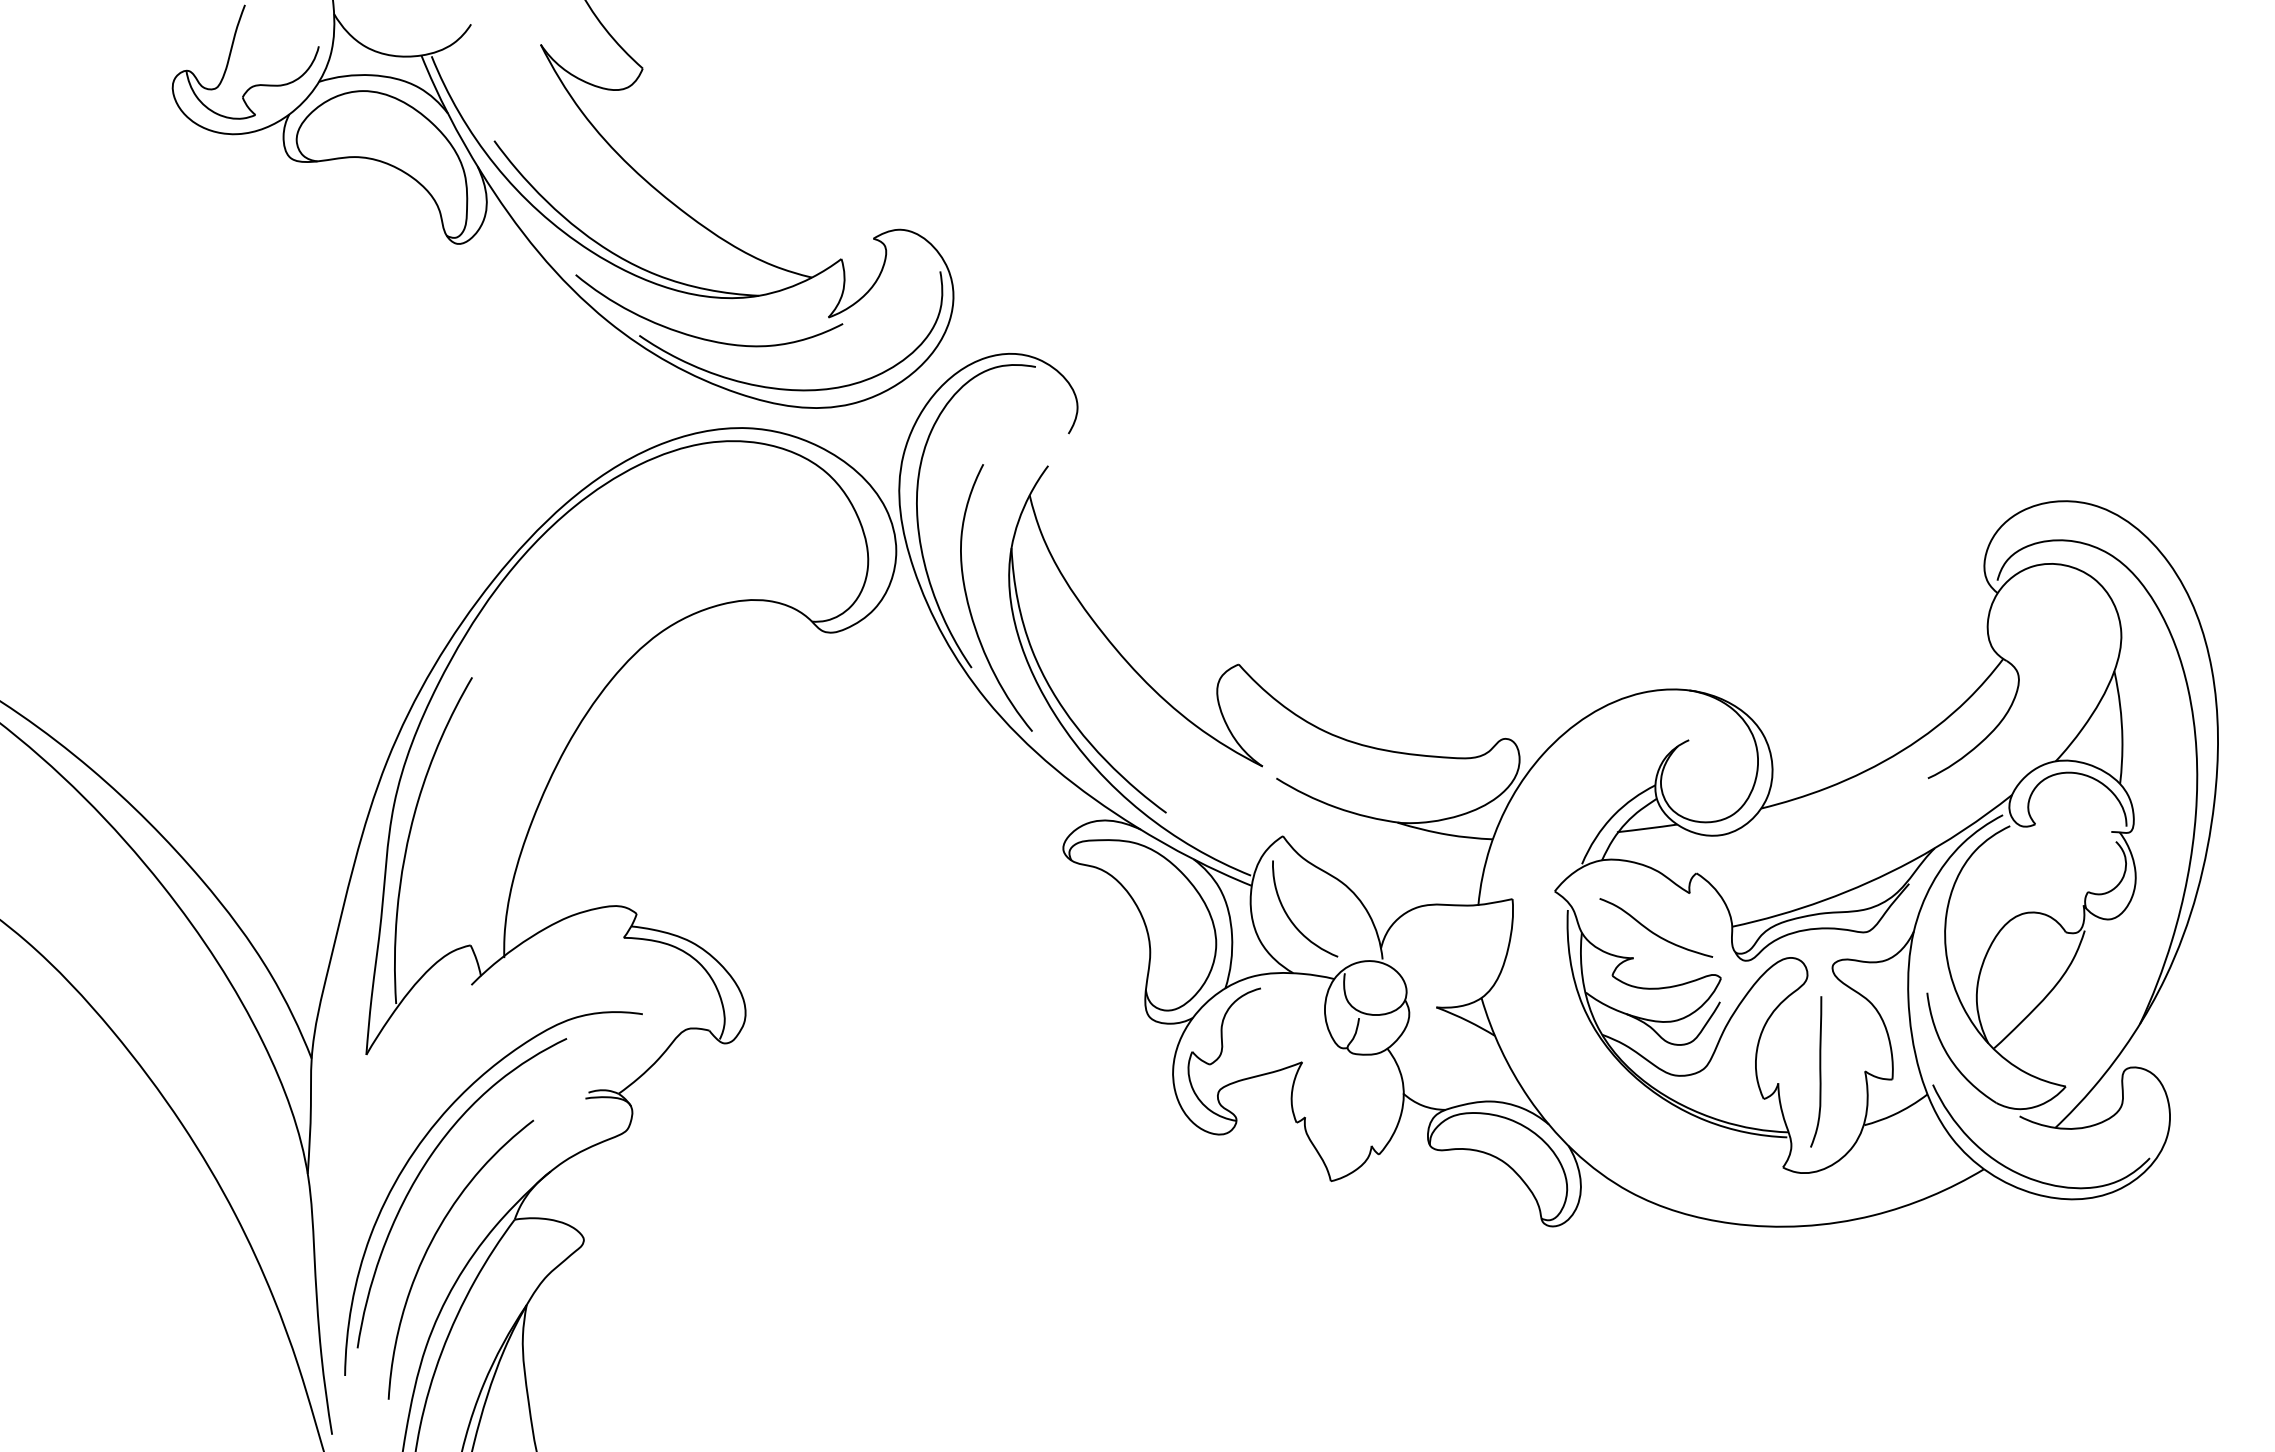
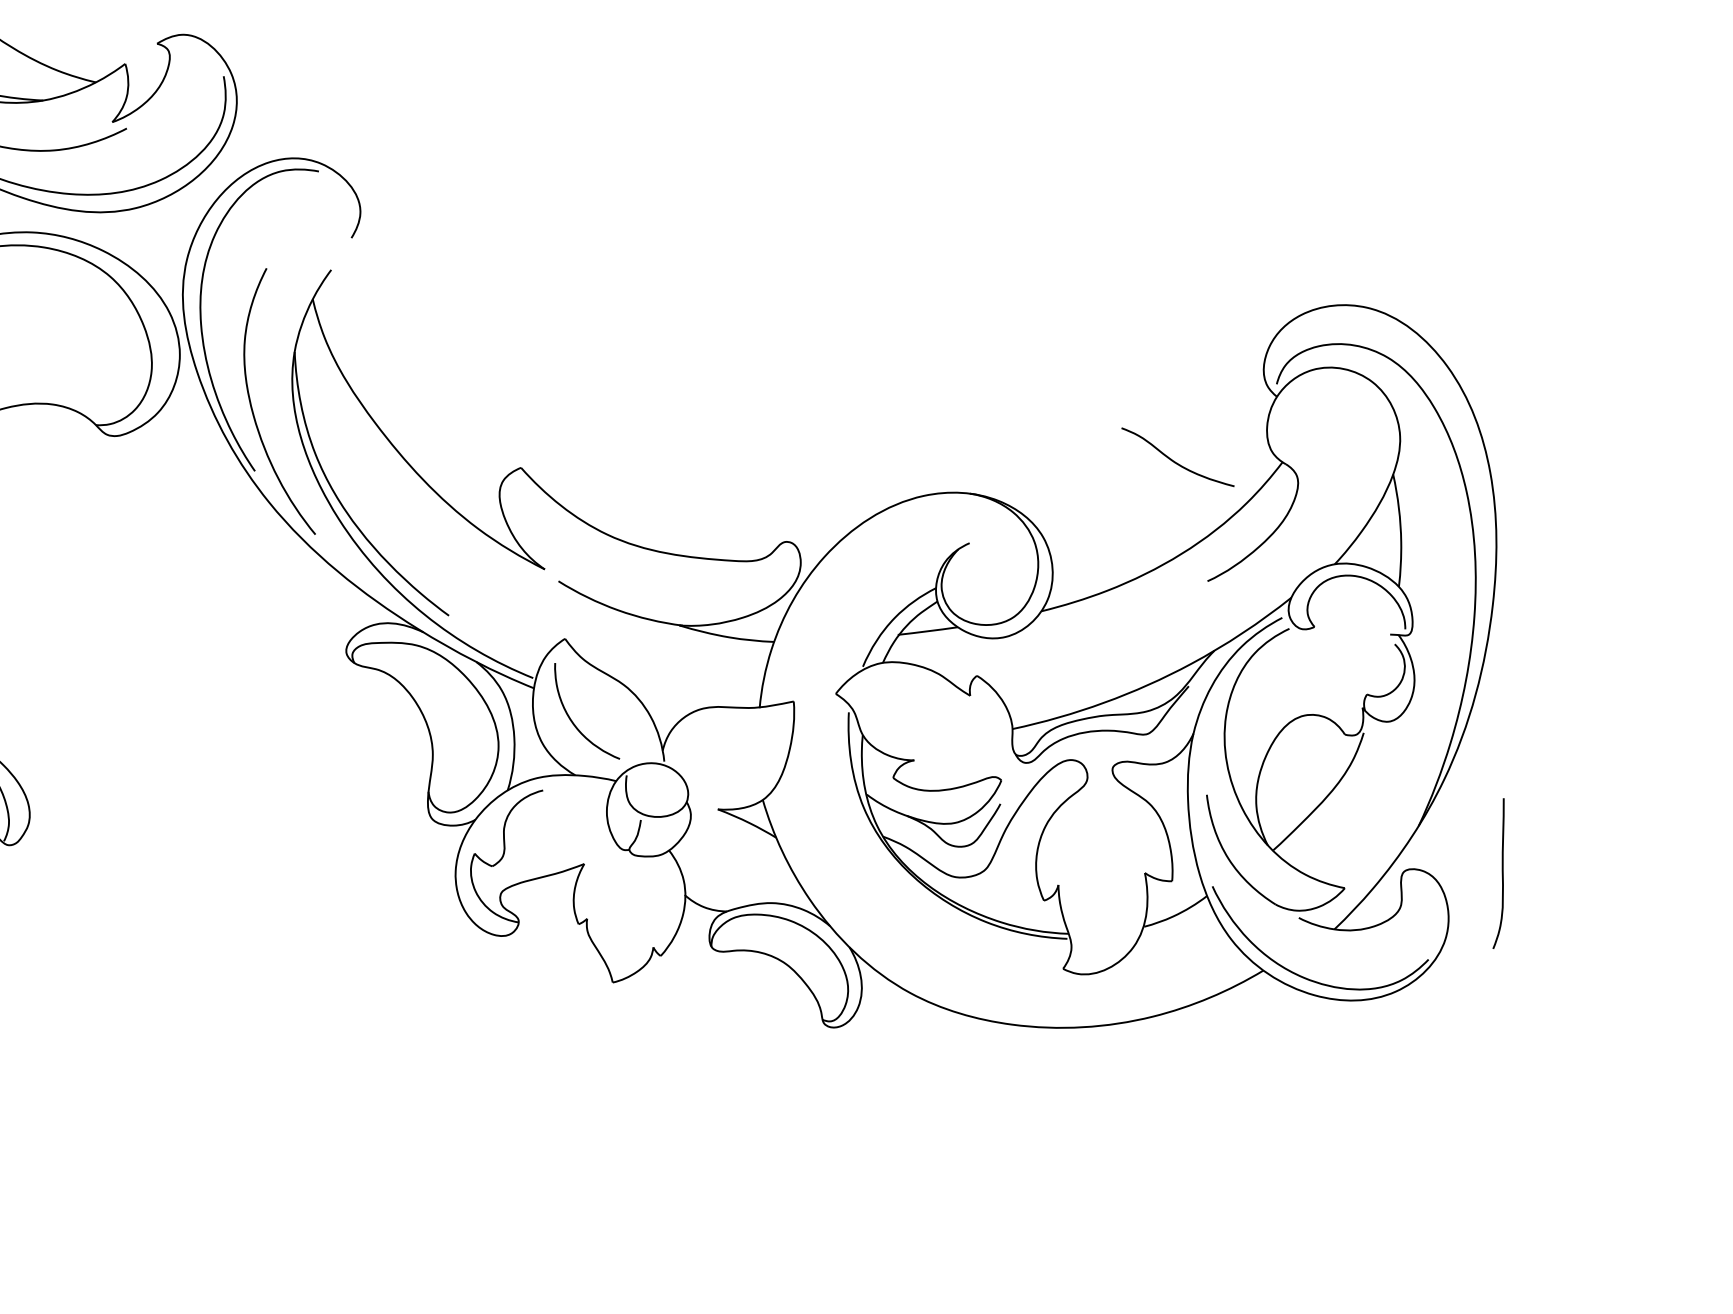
curve: (1654, 932) -> (1176, 461), moved
curve: (1819, 1071) -> (1501, 873), moved

